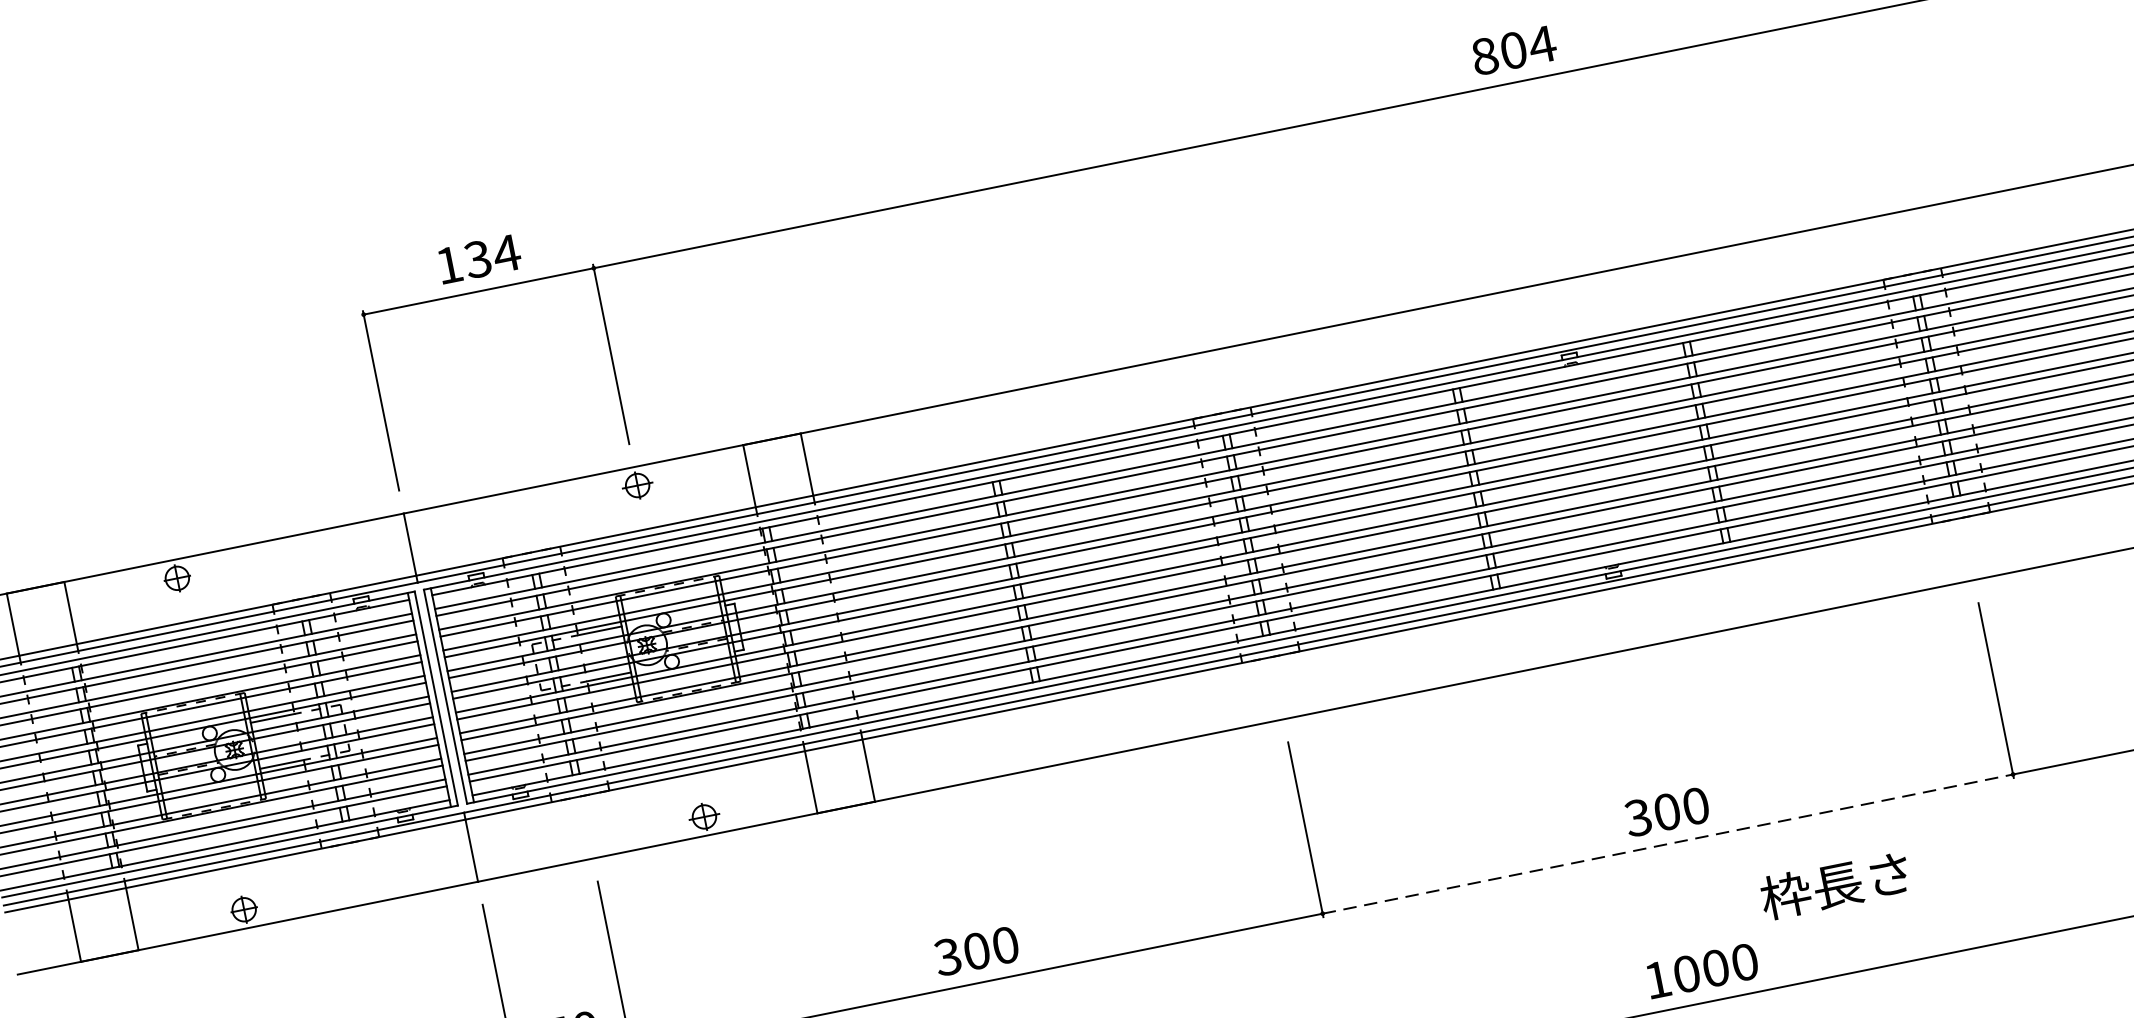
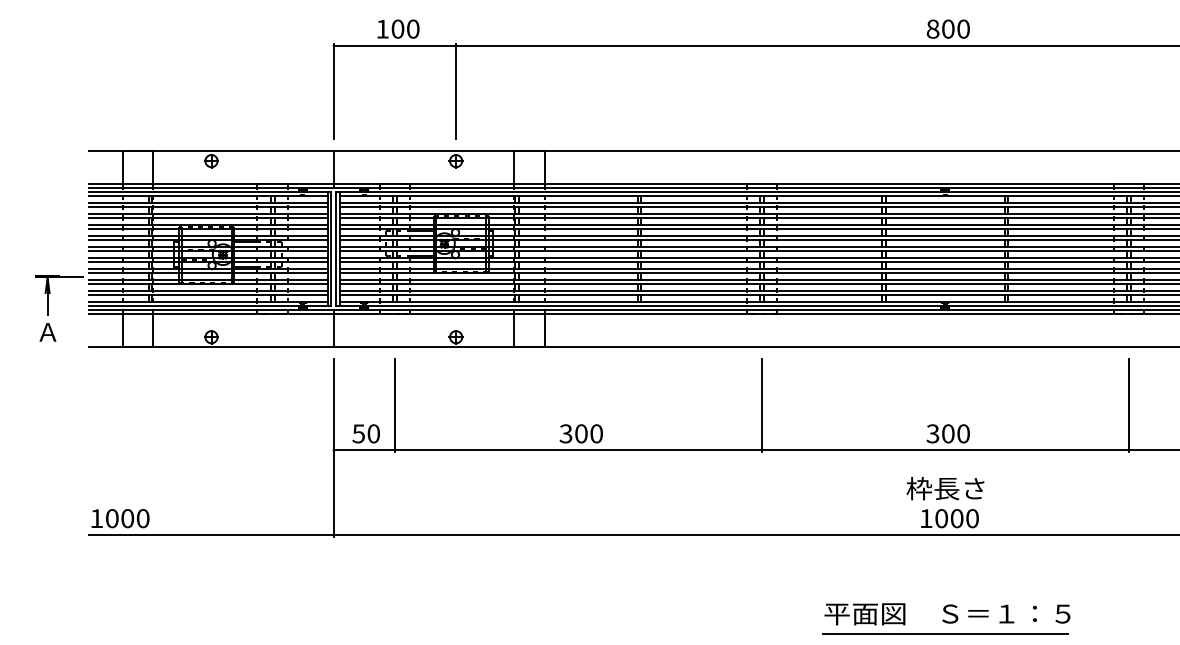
text: (1542, 43) -> (963, 28), 804 -> 800
text: (492, 255) -> (405, 28), 134 -> 100
line: (1668, 844) -> (945, 450), dashed -> solid
text: (1835, 885) -> (945, 488), moved

